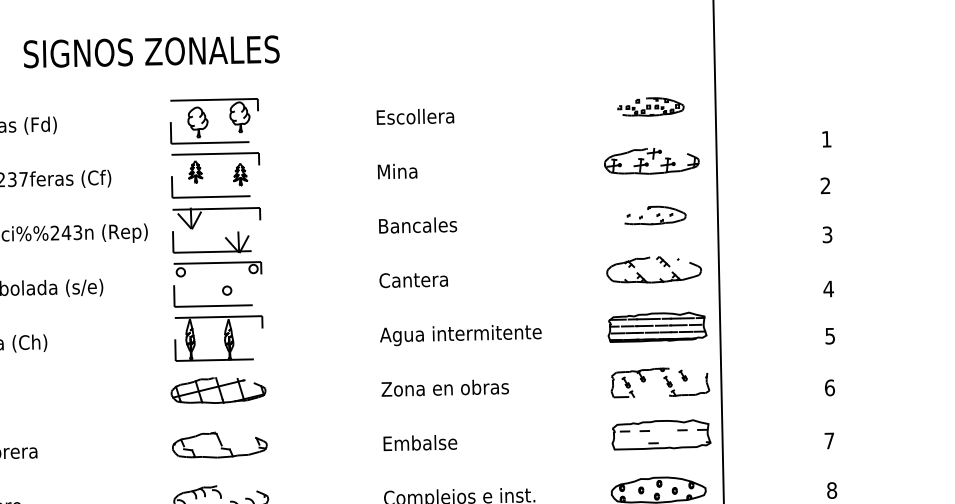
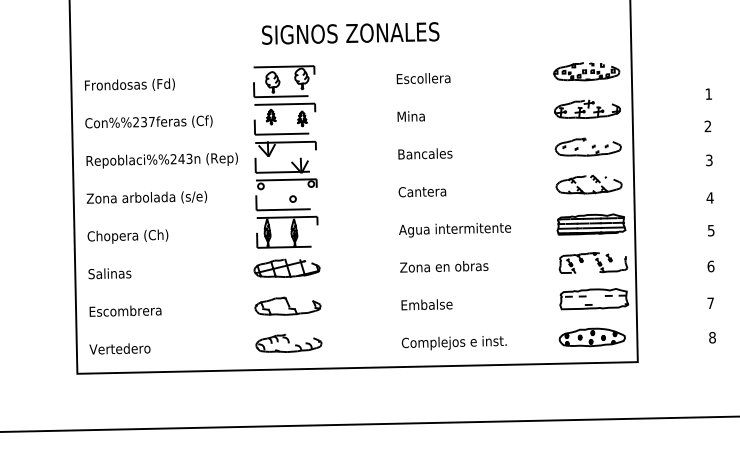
text: (151, 51) -> (350, 33), moved
part: (650, 106) -> (586, 71), size x1.43
part: (651, 214) -> (587, 146), size x1.43

